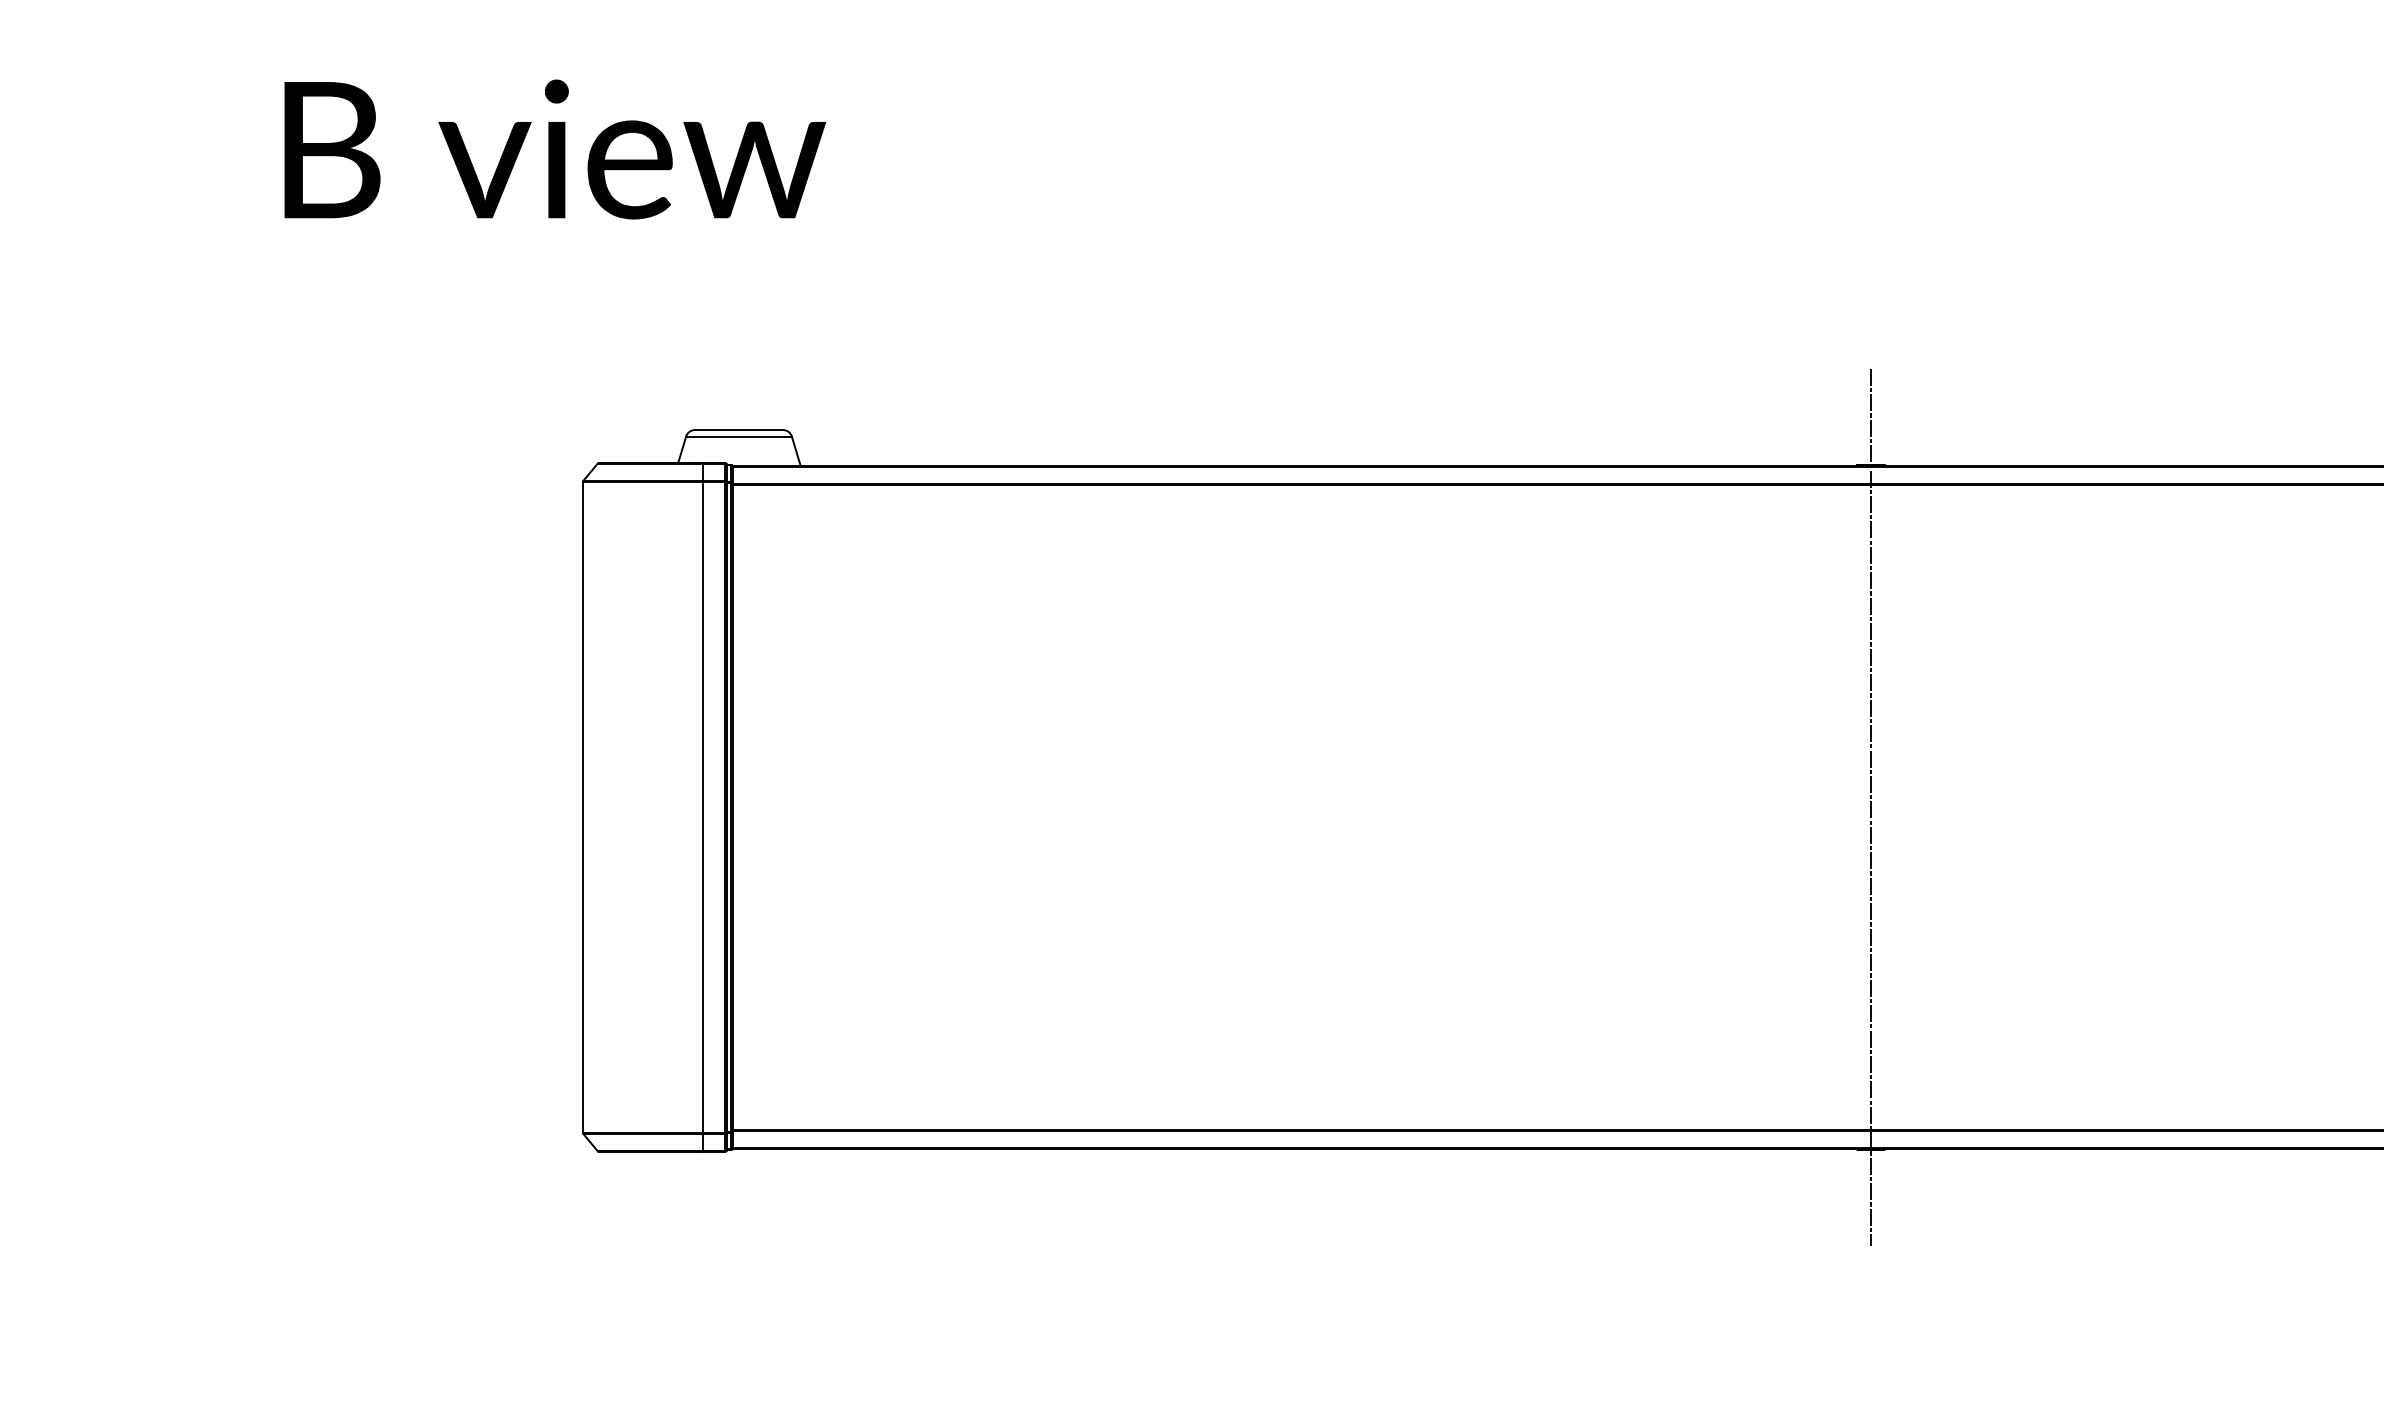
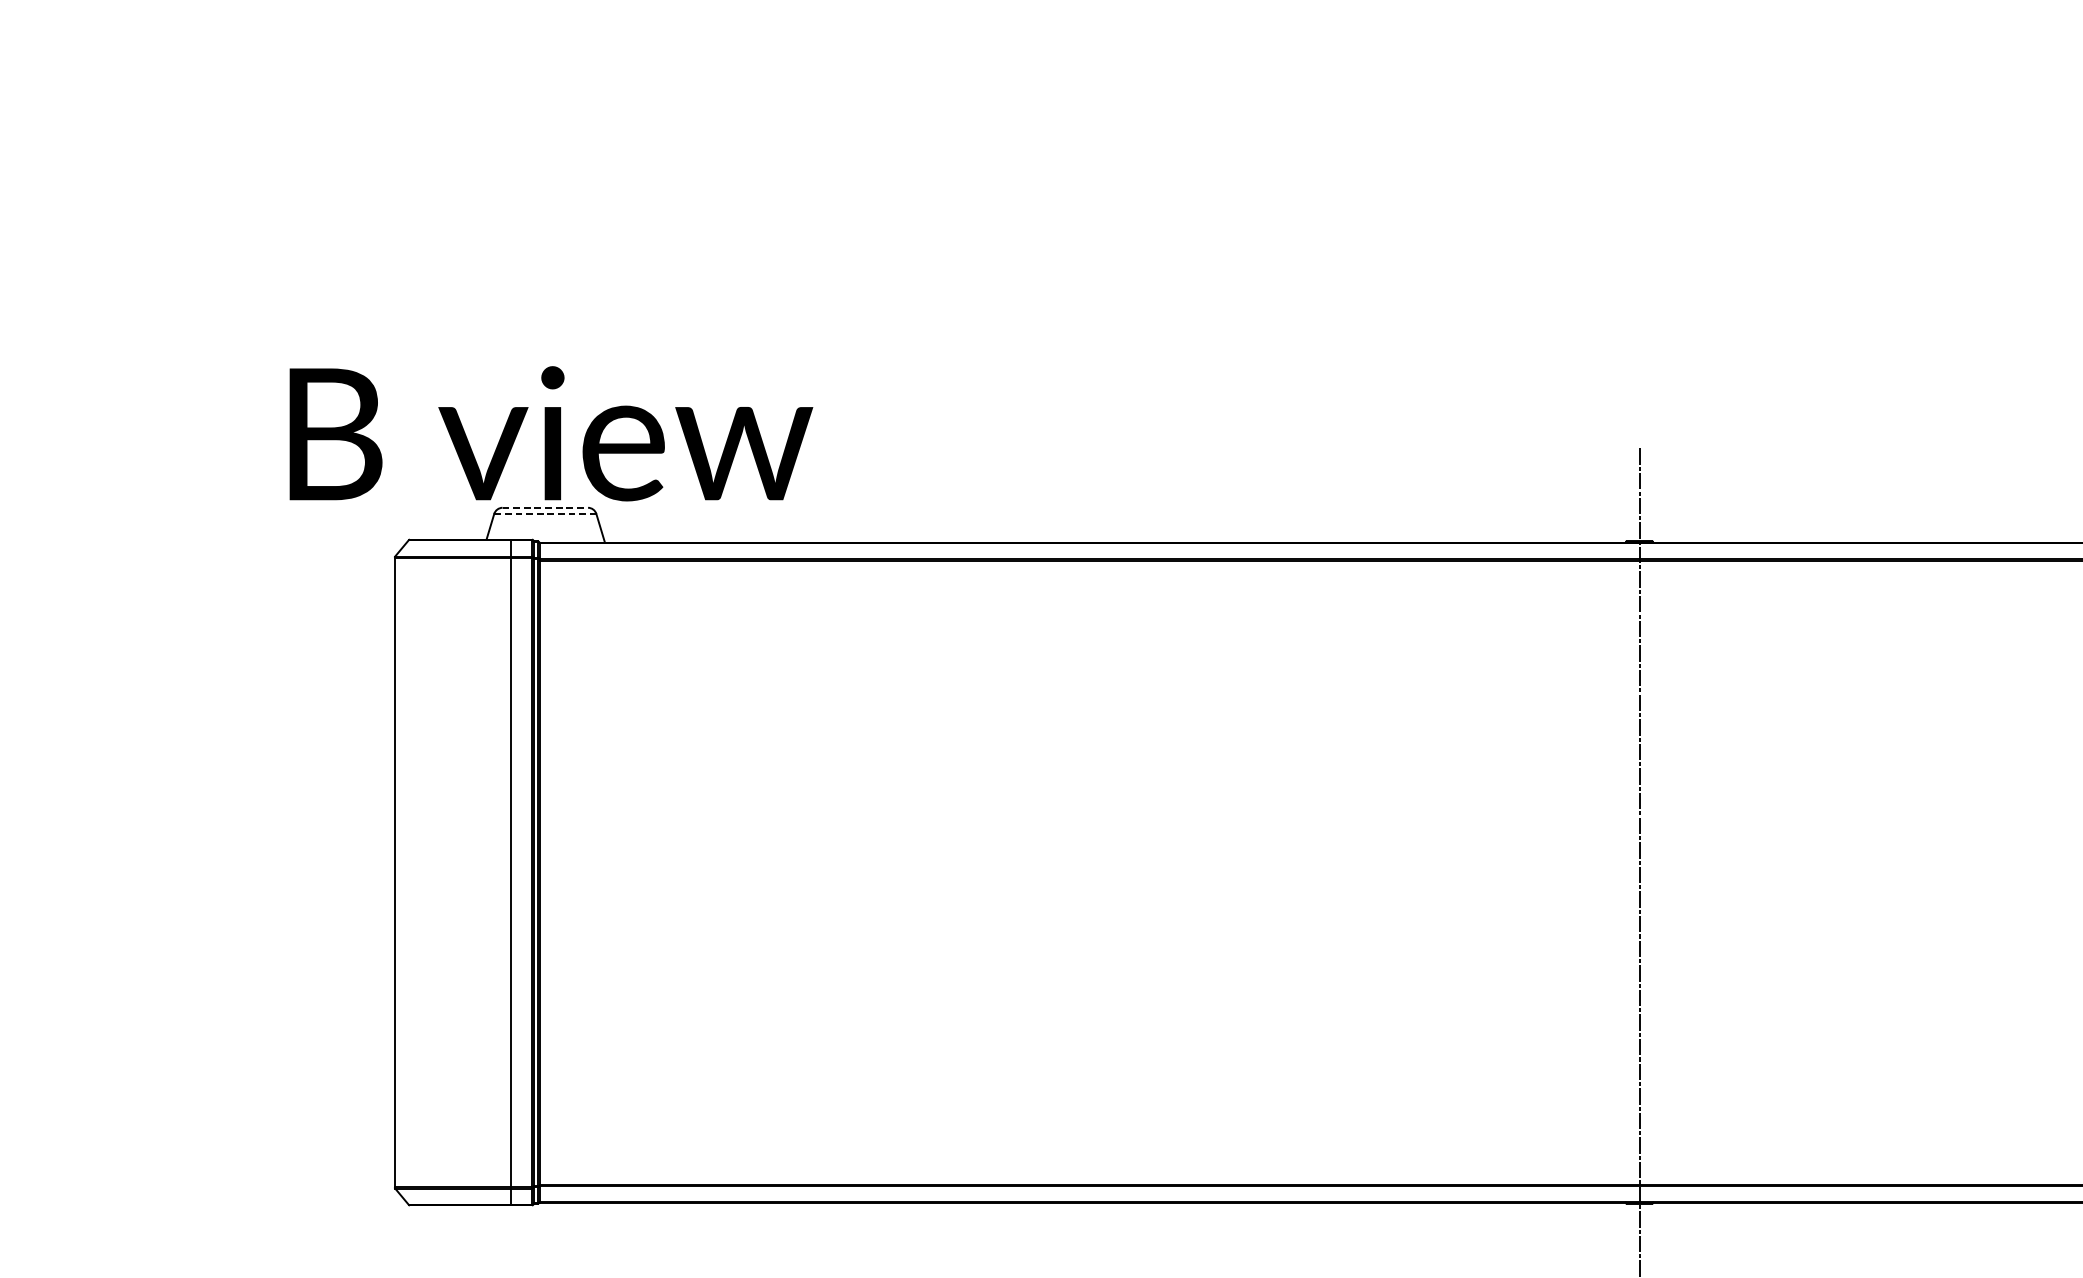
text: (555, 149) -> (551, 433), moved
line: (739, 430) -> (545, 508), solid -> dashed
line: (739, 436) -> (545, 513), solid -> dashed

